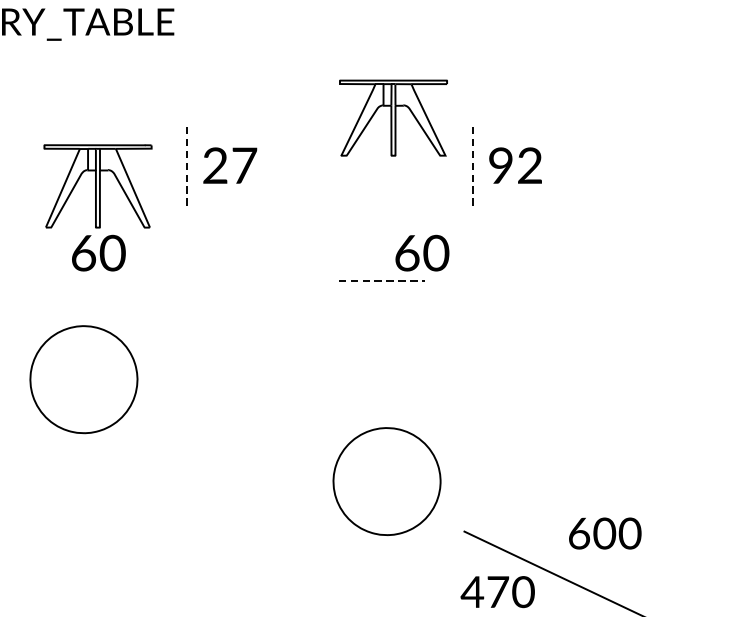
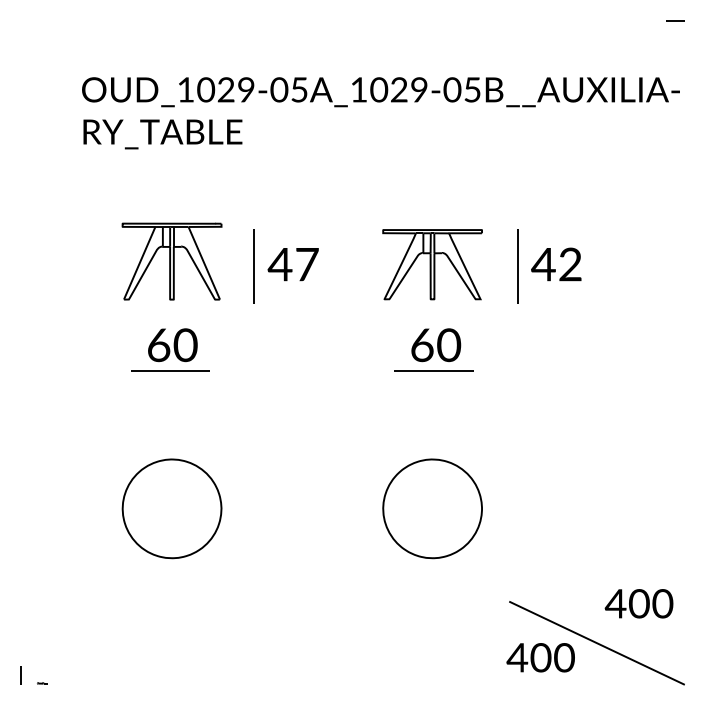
part: (393, 117) -> (432, 264), moved
text: (214, 165) -> (279, 264), 27 -> 47
text: (500, 165) -> (543, 264), 92 -> 42
line: (187, 167) -> (254, 266), dashed -> solid
line: (472, 167) -> (517, 266), dashed -> solid
part: (97, 186) -> (171, 261), moved
text: (422, 253) -> (436, 345), moved
line: (96, 280) -> (170, 370), added
line: (381, 281) -> (433, 371), dashed -> solid
part: (83, 379) -> (171, 508), moved
part: (386, 481) -> (432, 508), moved
text: (578, 533) -> (615, 603), 600 -> 400
text: (497, 591) -> (540, 657), 470 -> 400

